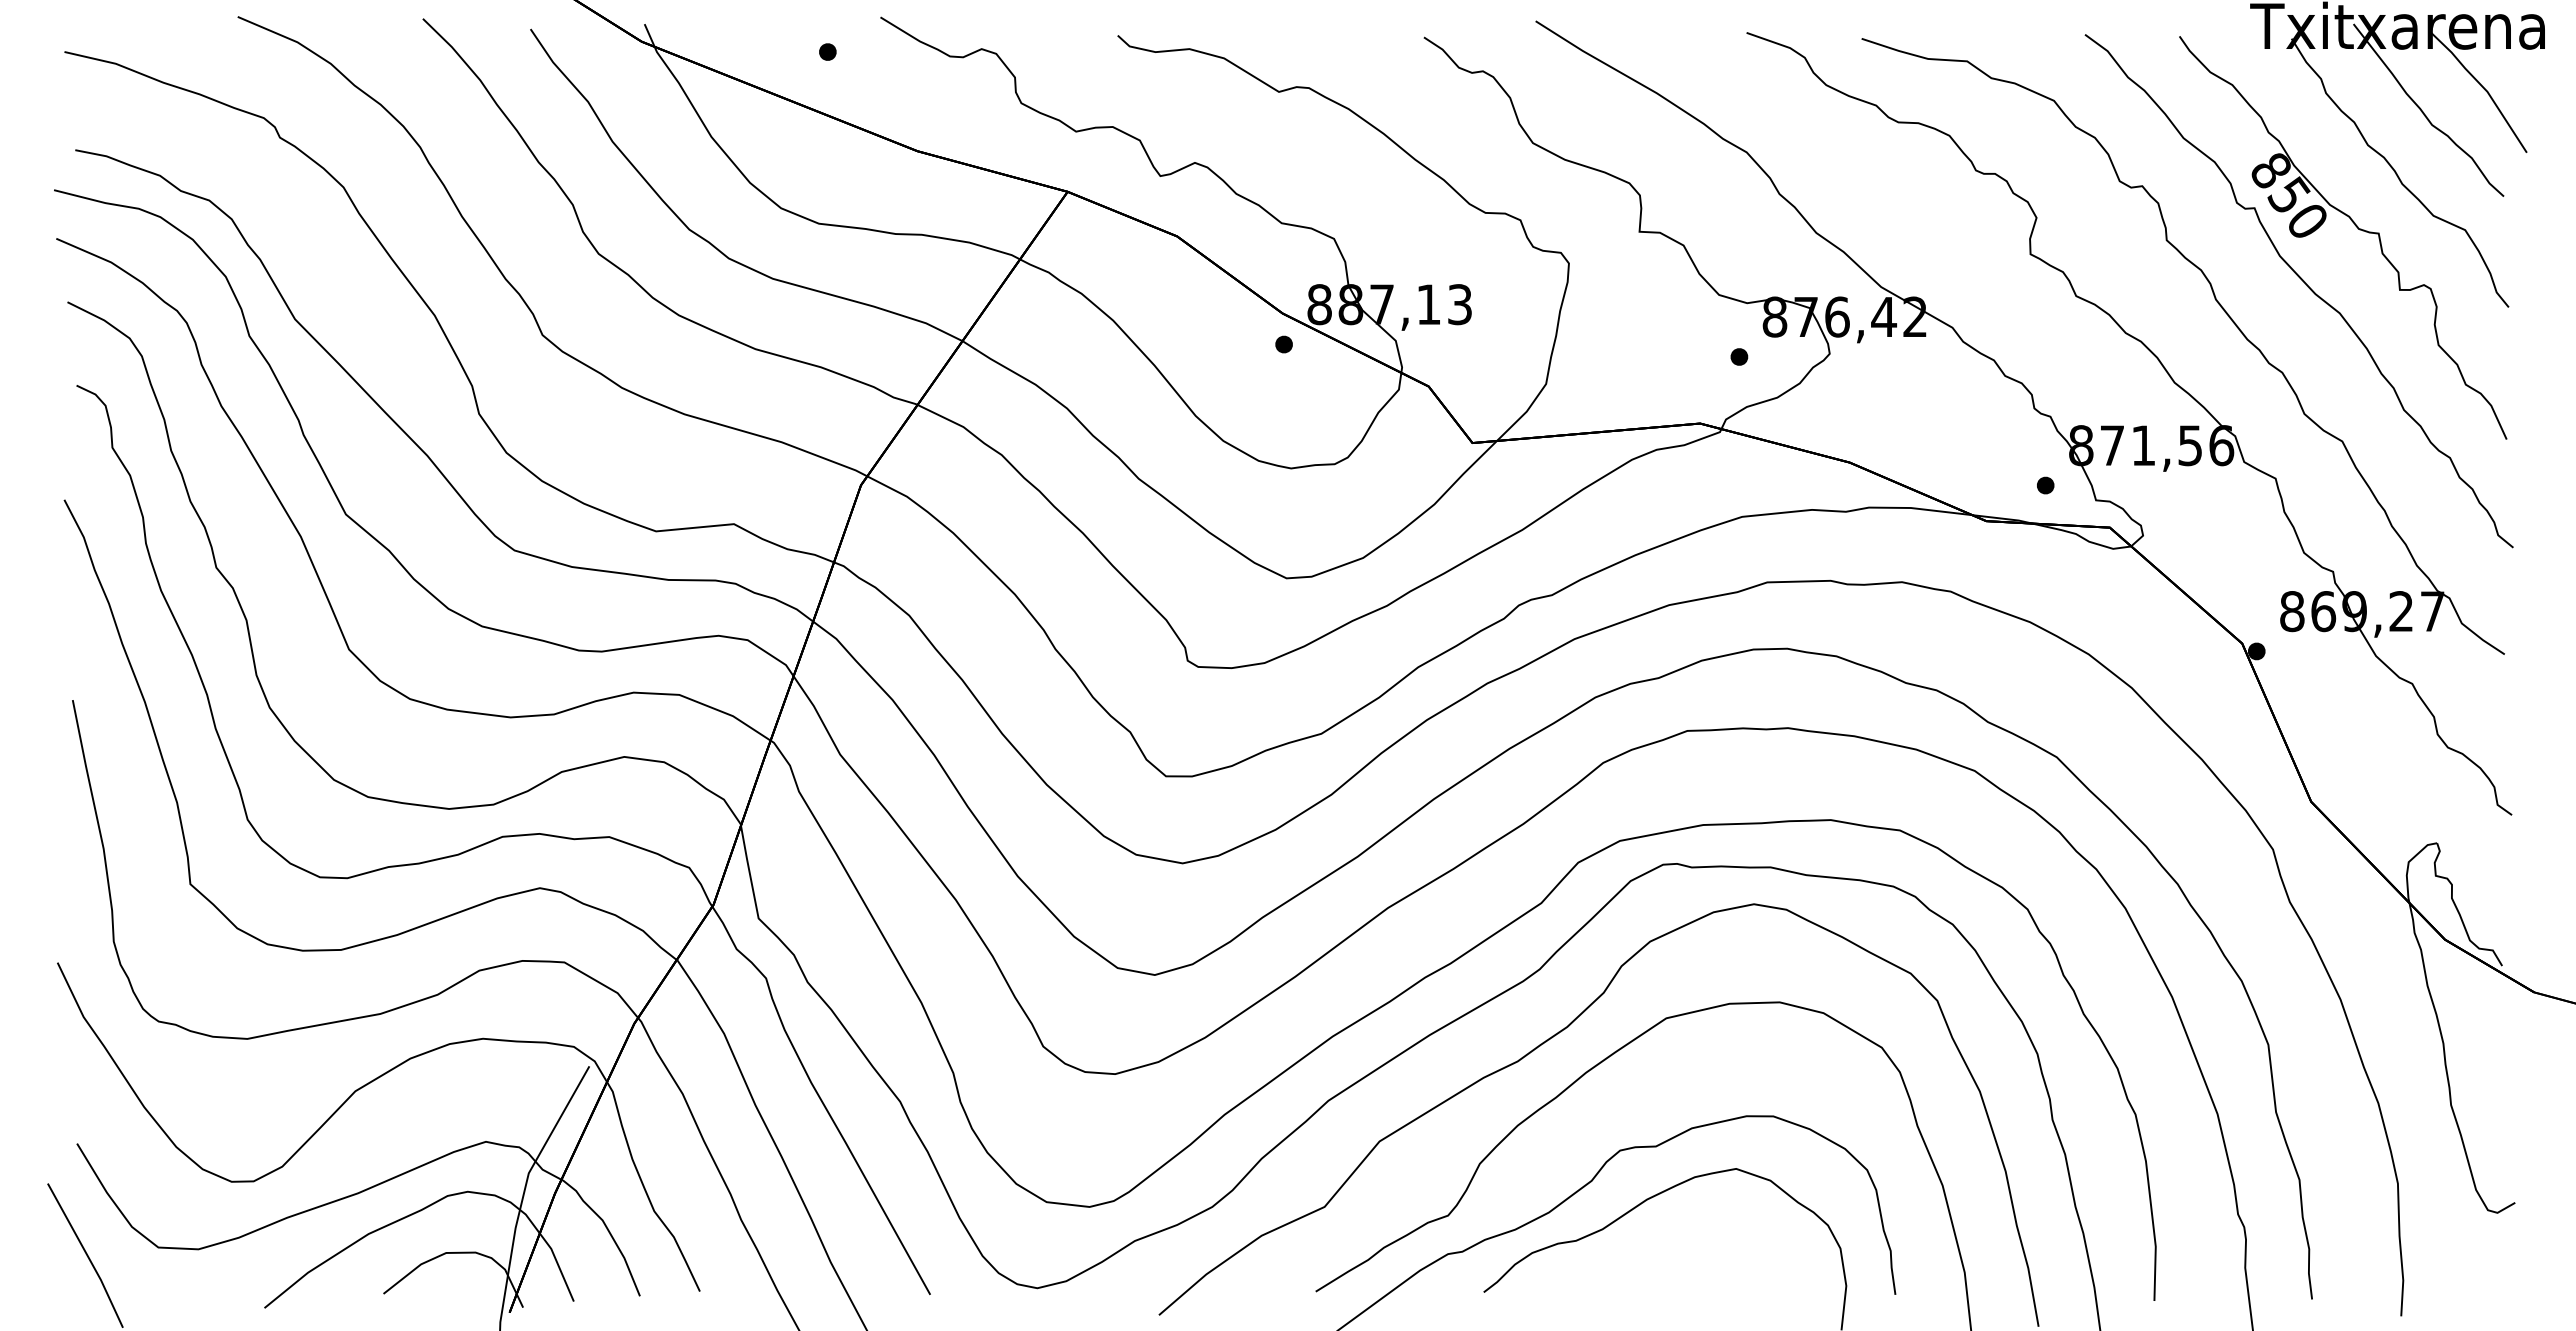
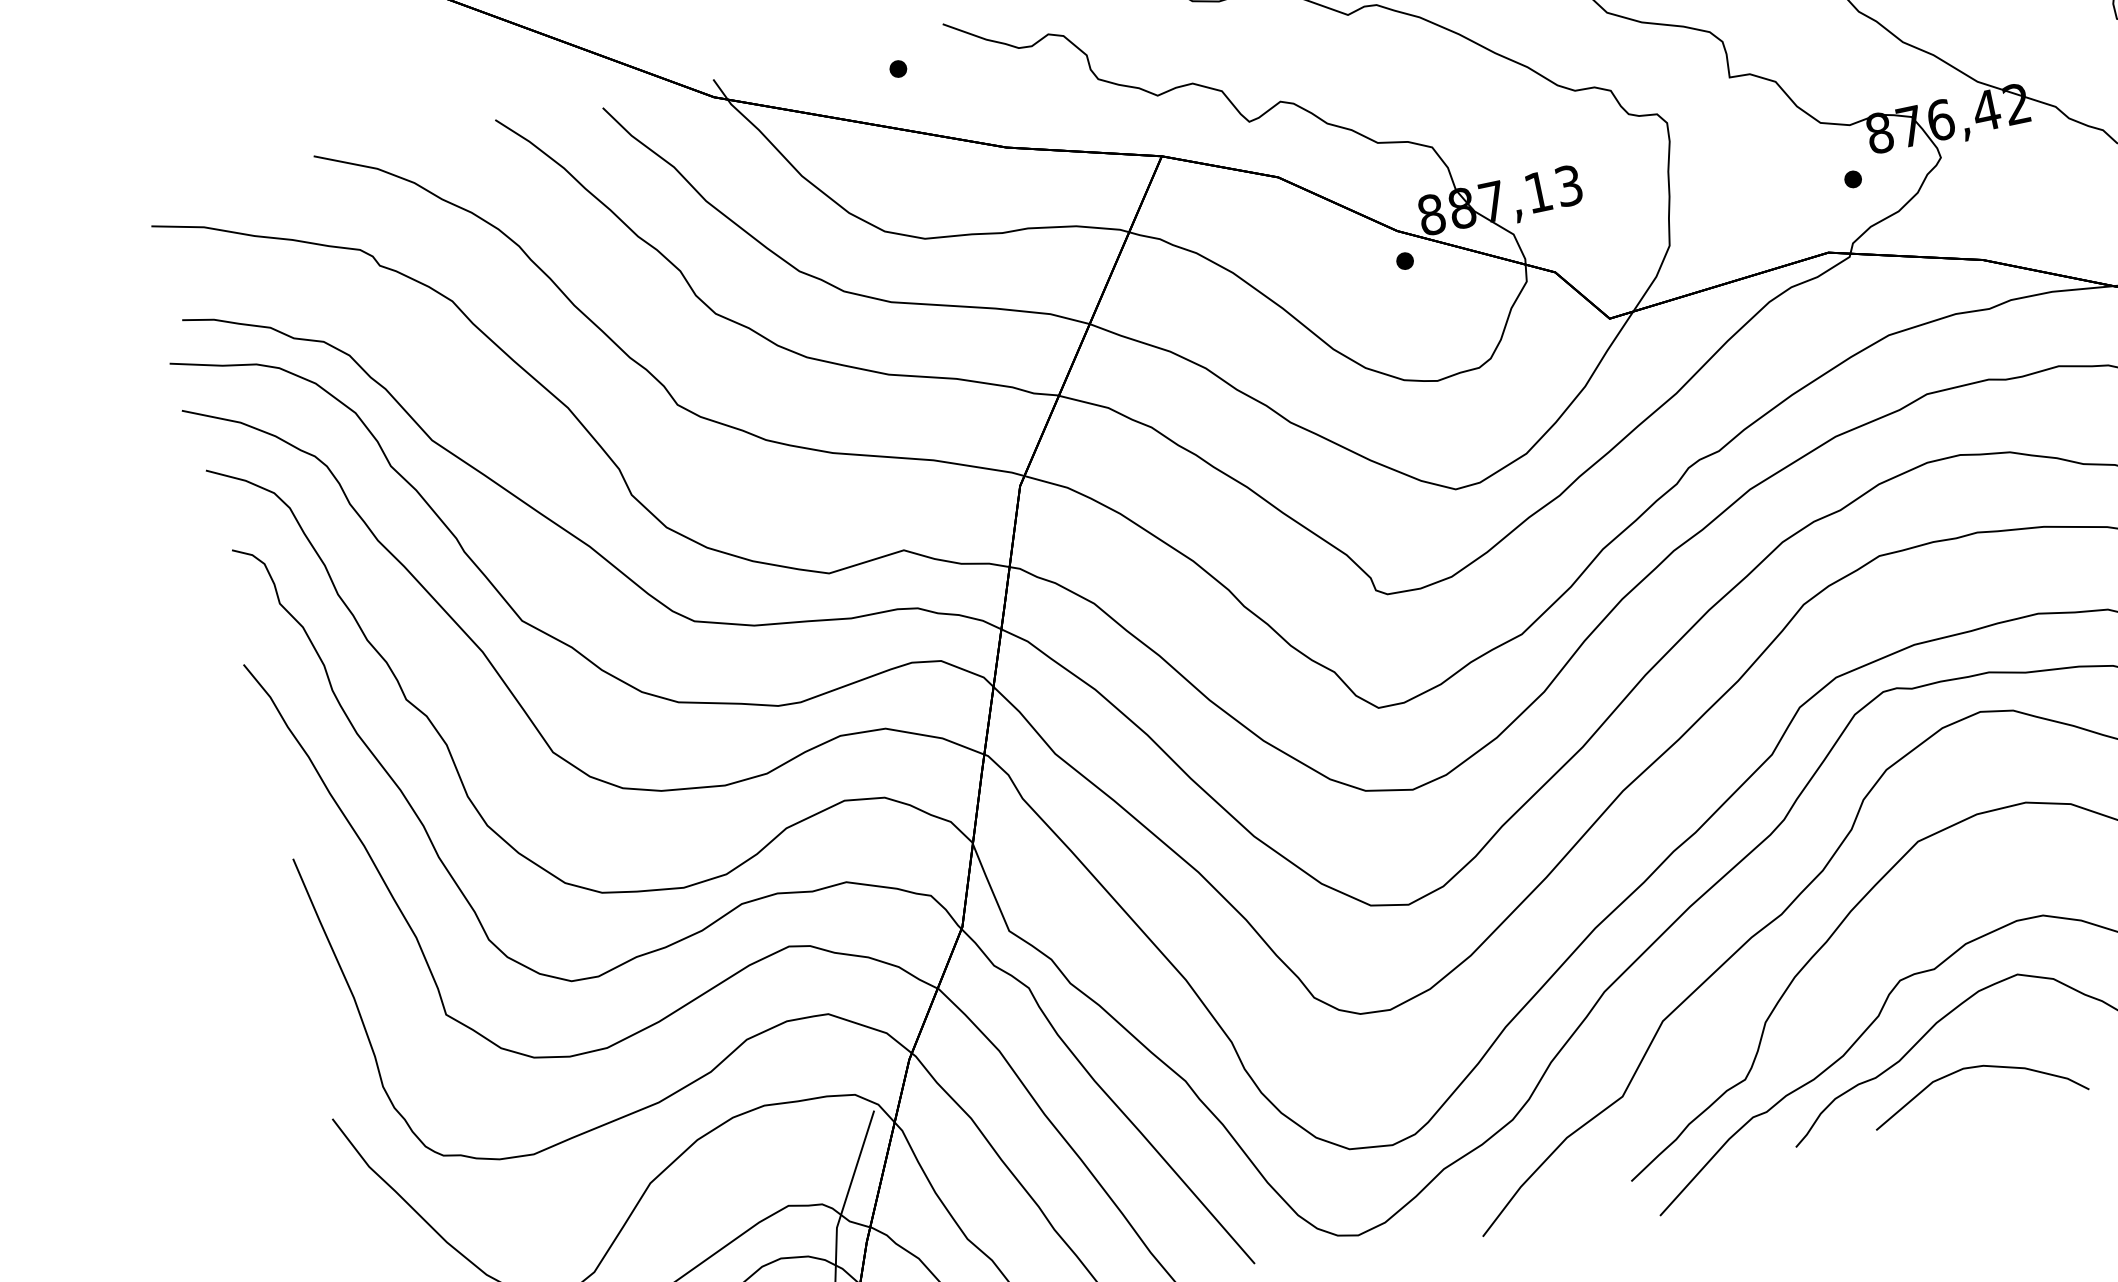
curve: (1674, 1251) -> (1974, 1068), added

